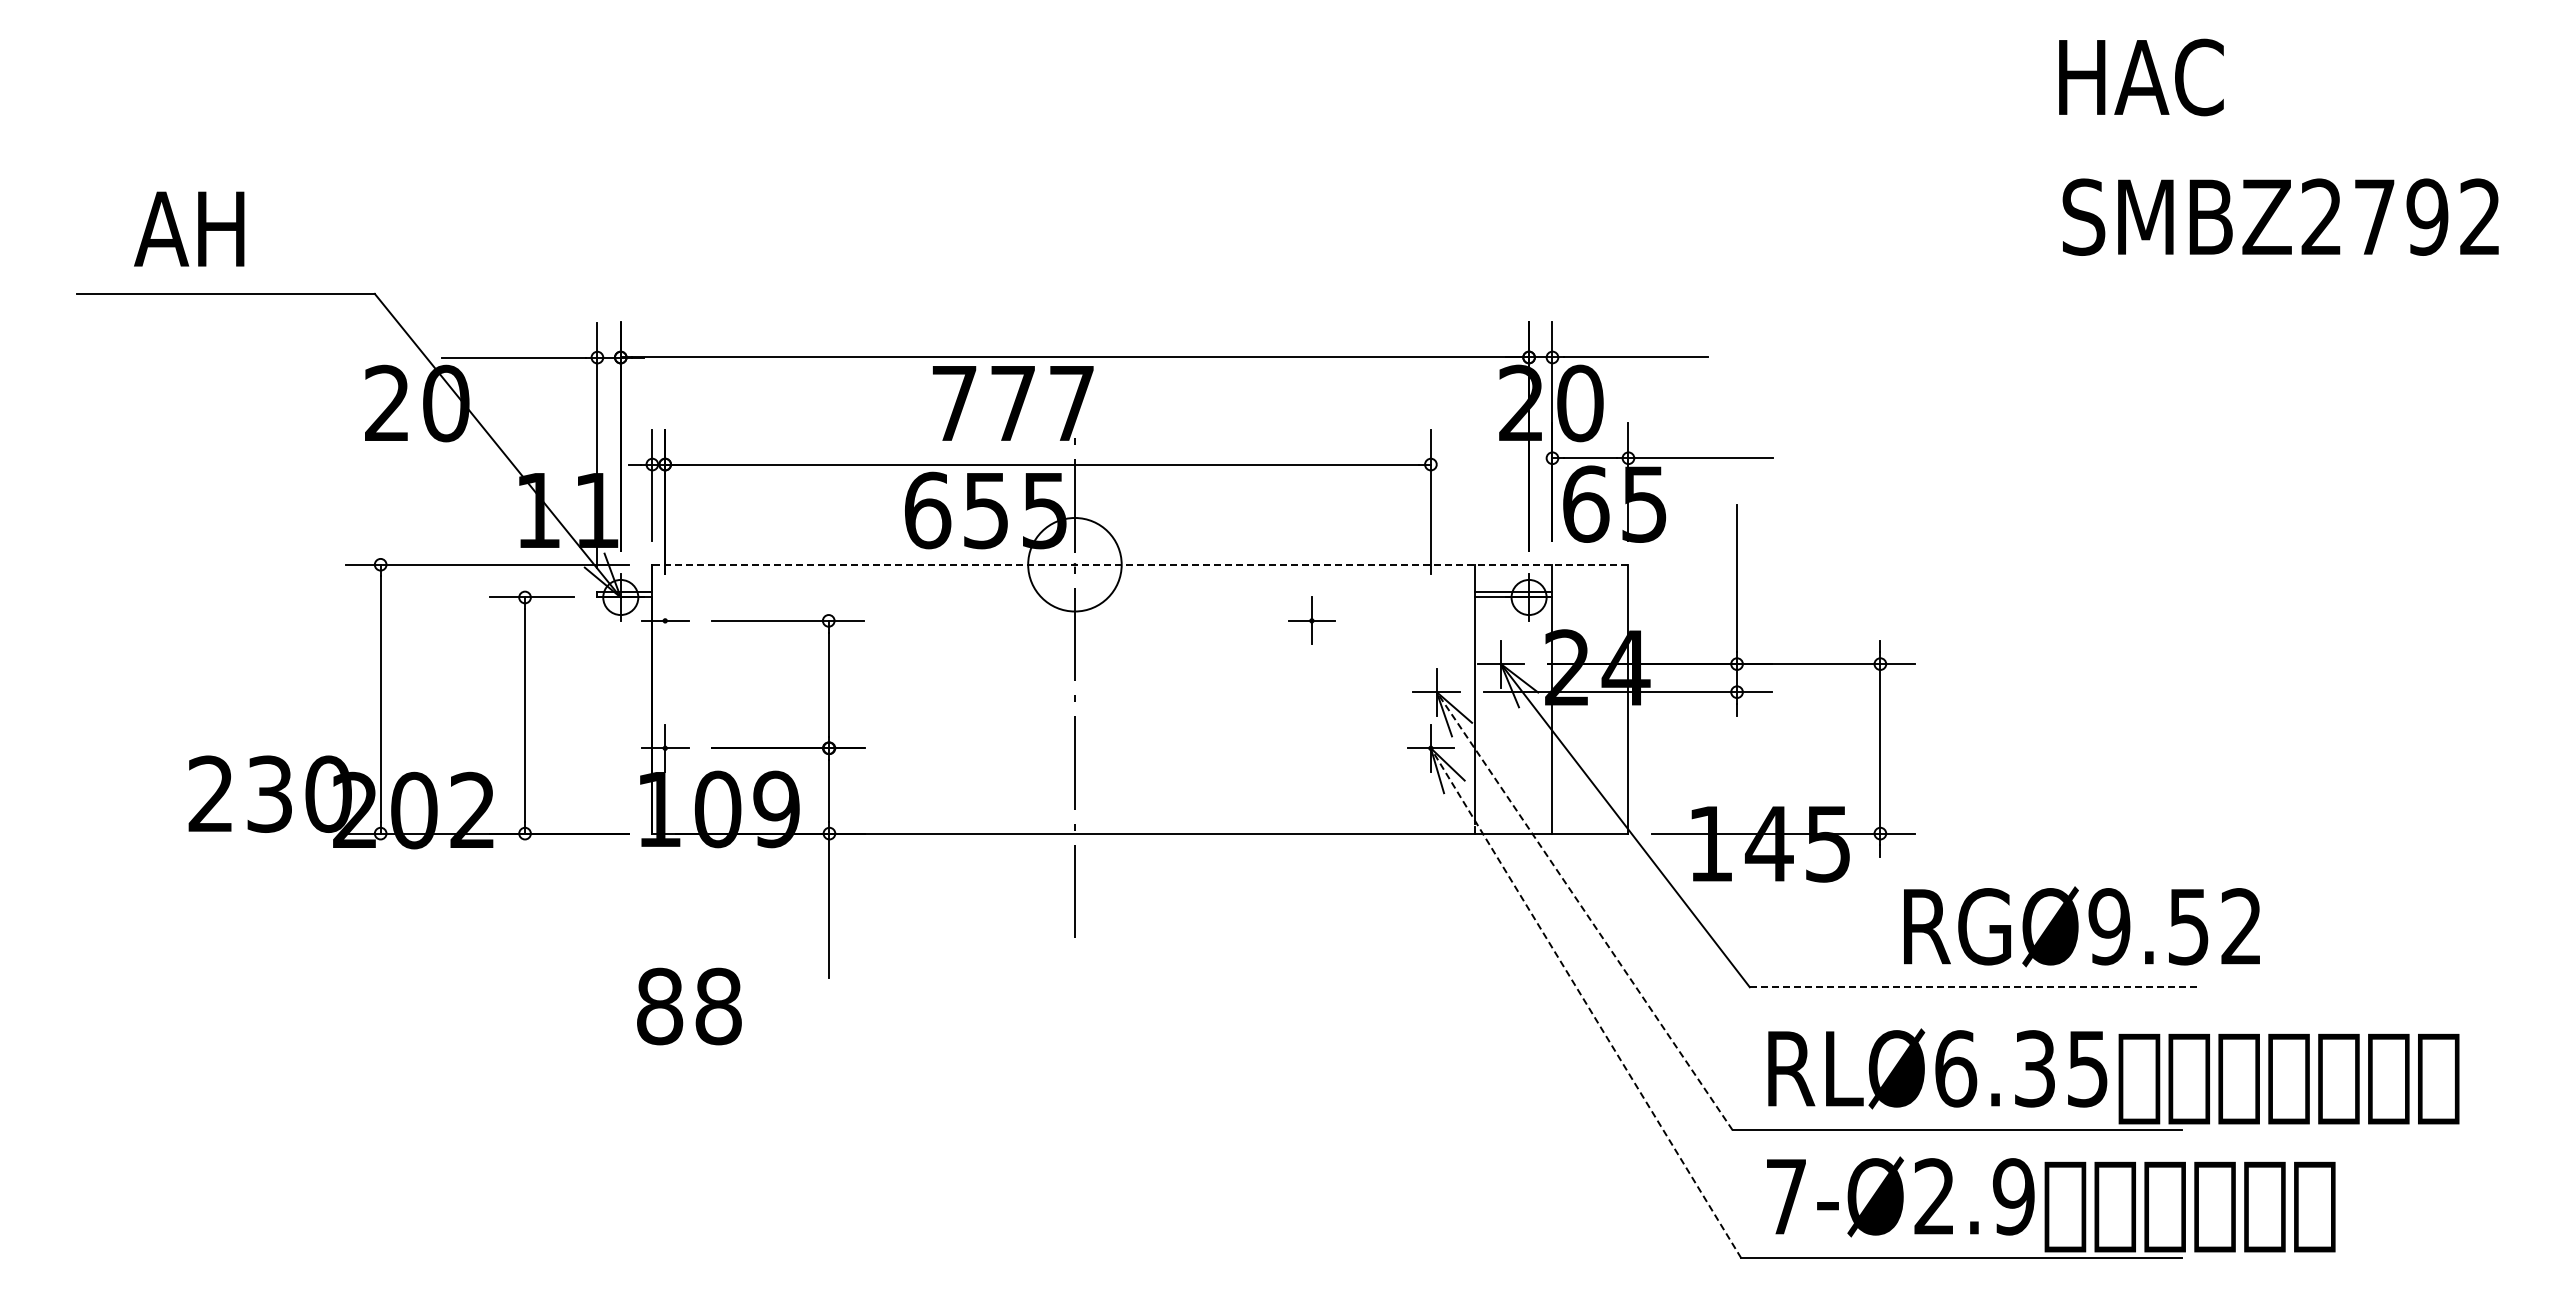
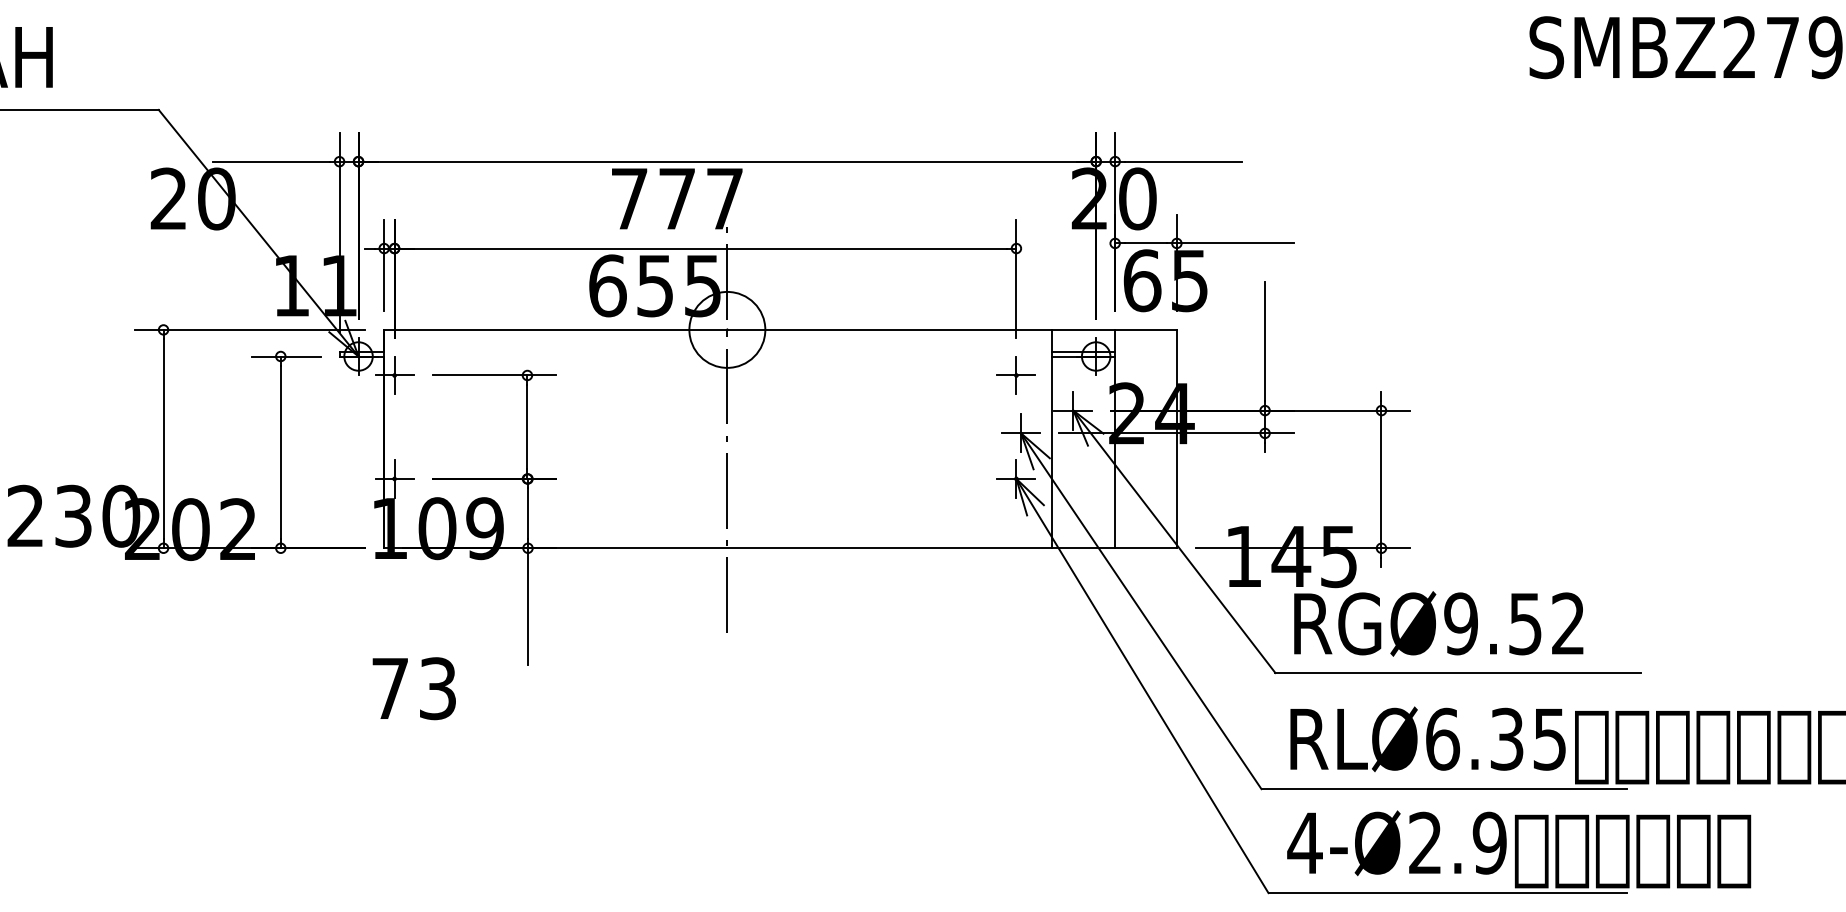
line: (1139, 564) -> (779, 329), dashed -> solid
line: (665, 620) -> (394, 375), added
part: (1311, 620) -> (1016, 375), moved
line: (1584, 910) -> (1141, 610), dashed -> solid
text: (2081, 926) -> (1438, 623), moved
line: (1975, 987) -> (1458, 673), dashed -> solid
line: (1585, 1002) -> (1141, 685), dashed -> solid
text: (689, 1006) -> (414, 688), 88 -> 73
text: (1786, 1196) -> (1305, 842), 7-Ø2.9 -> 4-Ø2.9

